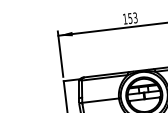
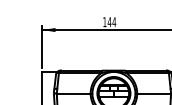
text: (132, 18) -> (111, 22), 153 -> 144

